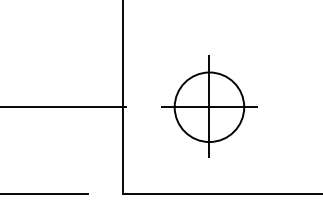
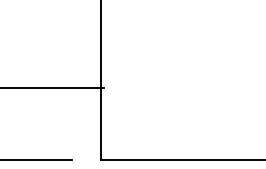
part: (209, 106) -> (172, 87), removed

